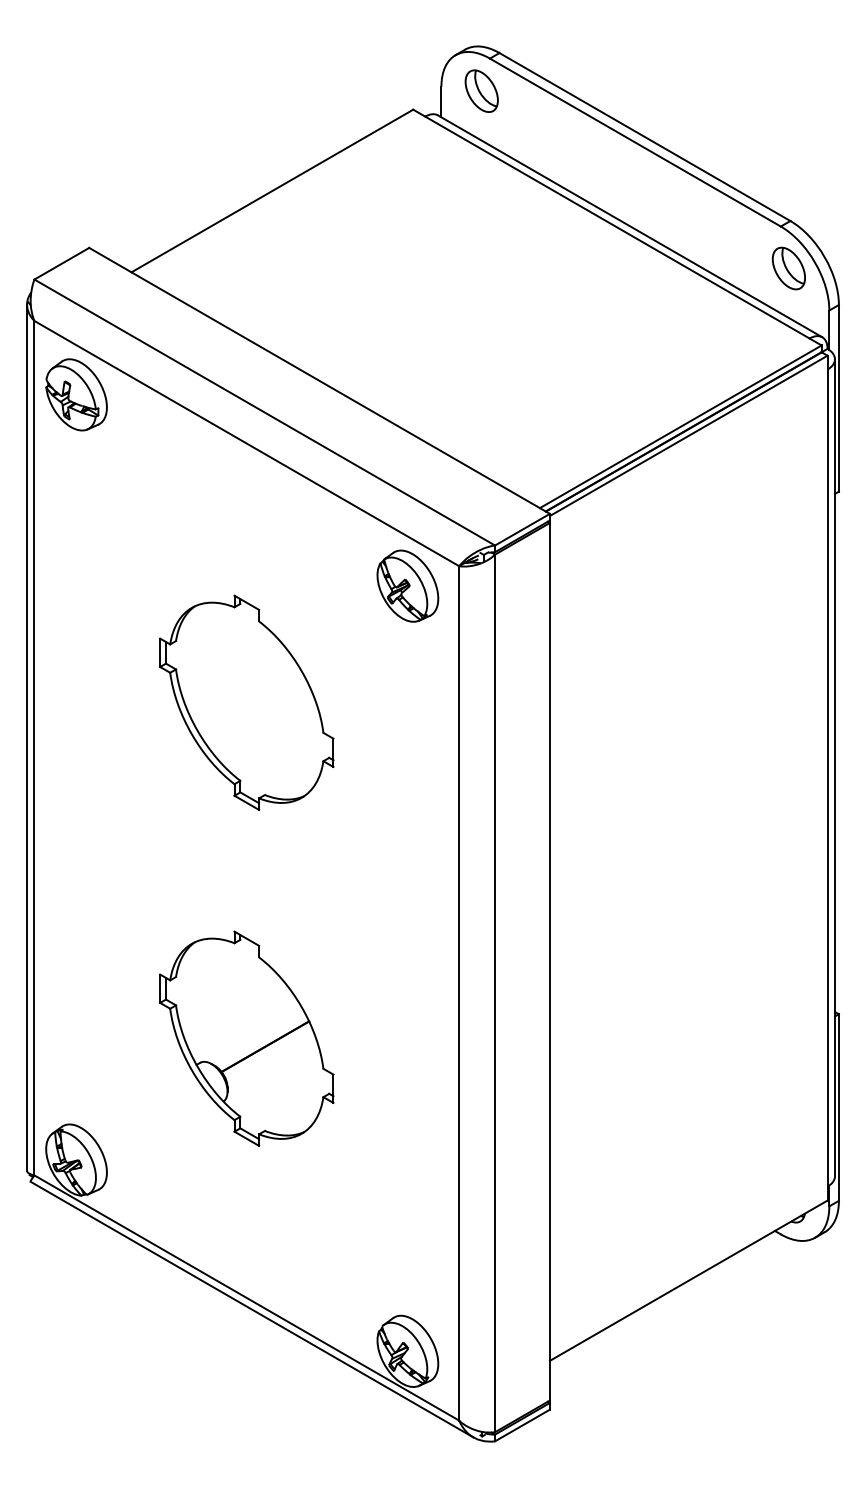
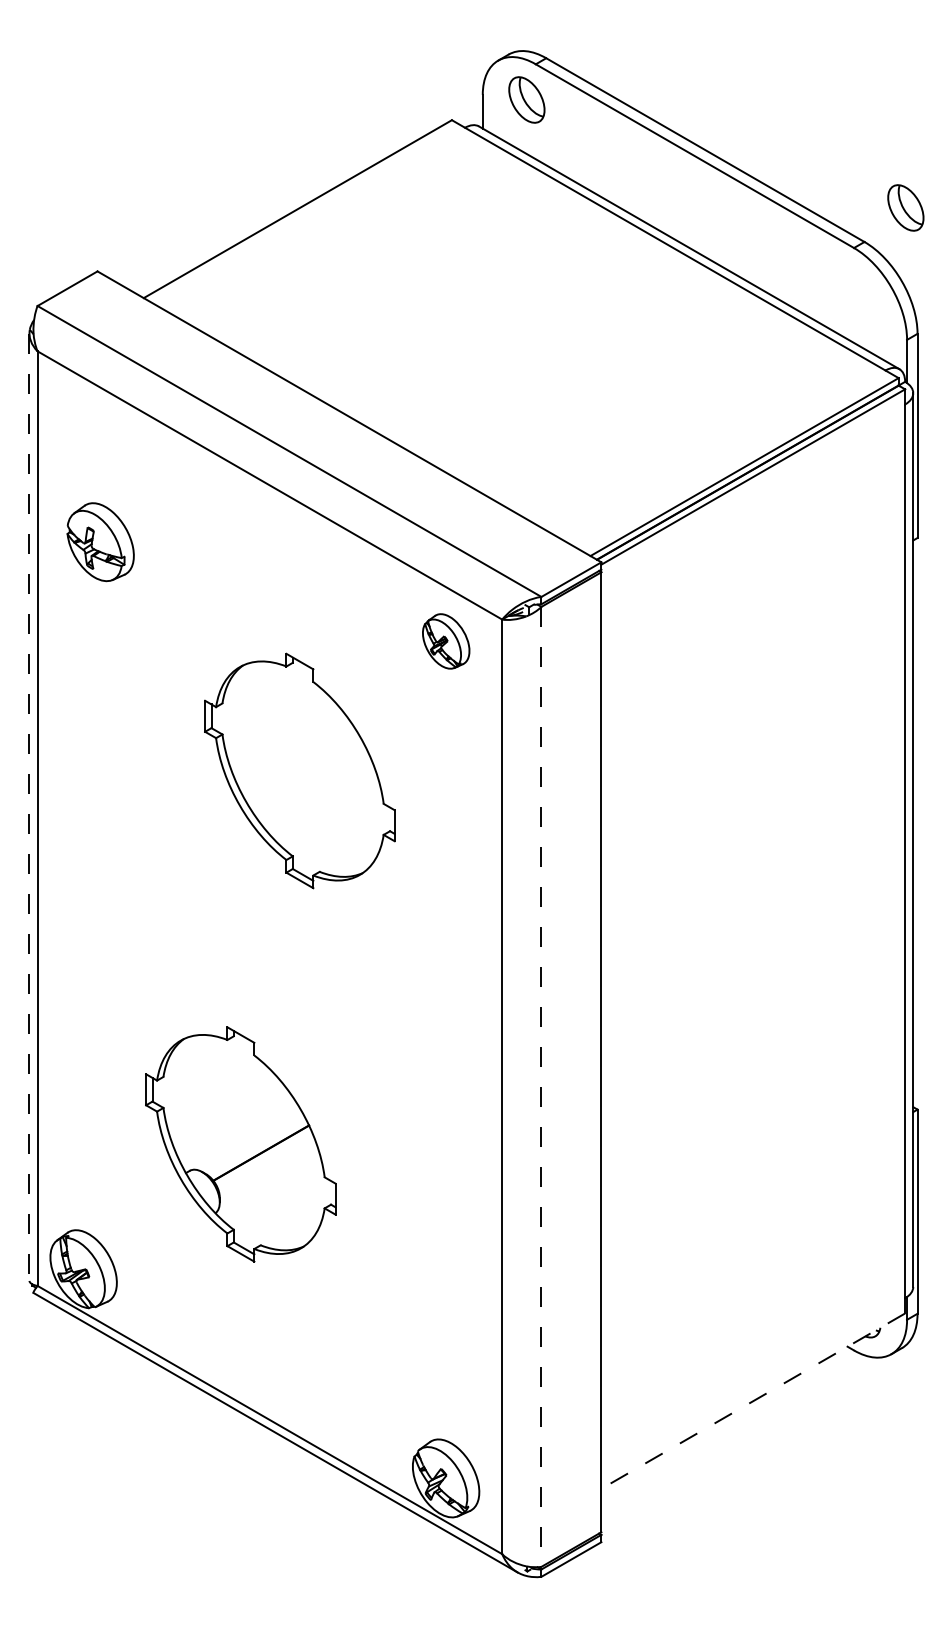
part: (788, 268) -> (905, 207), moved
part: (76, 395) -> (100, 542), moved
part: (408, 586) -> (446, 641), size x0.7
part: (246, 702) -> (299, 770), moved
line: (27, 738) -> (29, 807), solid -> dashed
line: (495, 993) -> (541, 1086), solid -> dashed
part: (246, 1038) -> (240, 1144), moved
line: (688, 1281) -> (752, 1401), solid -> dashed

